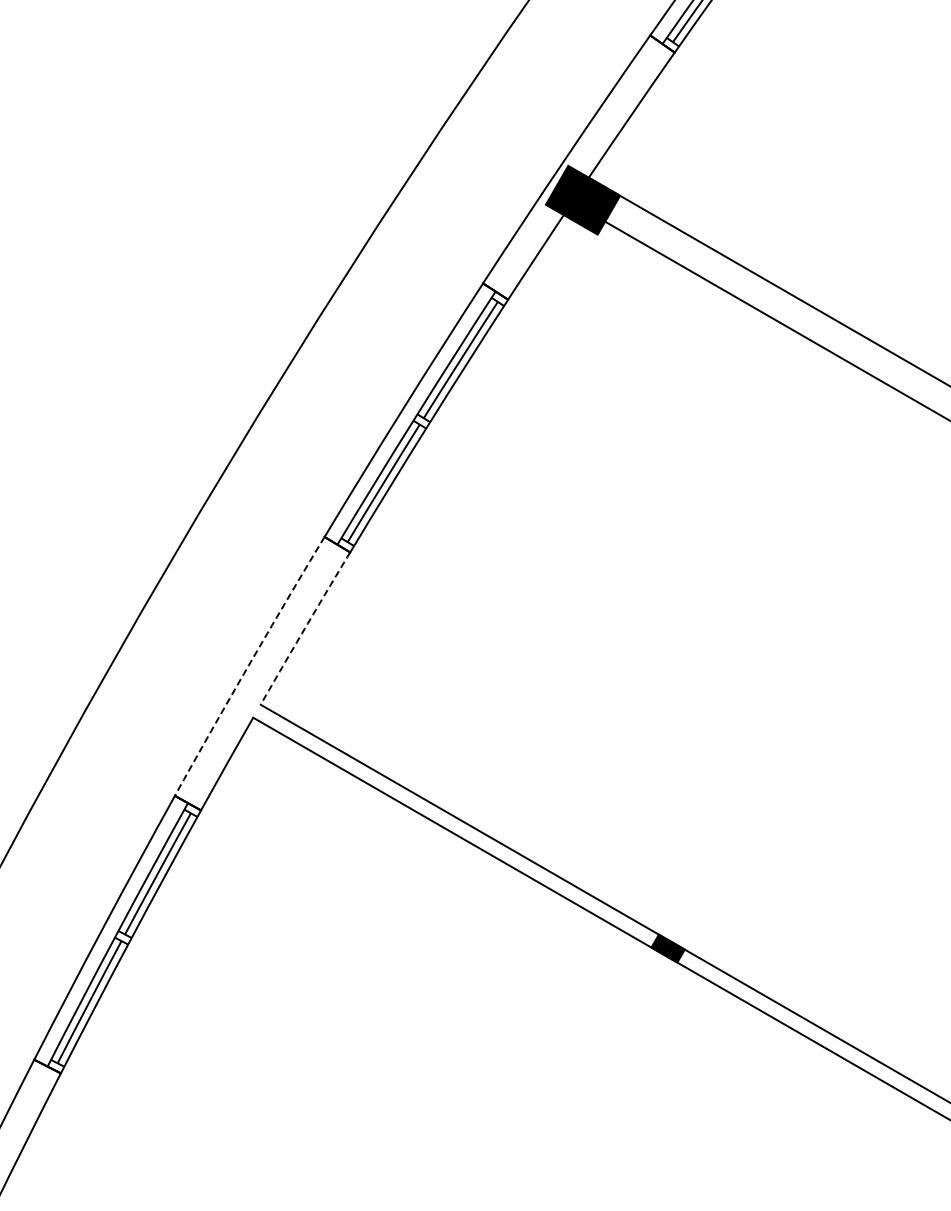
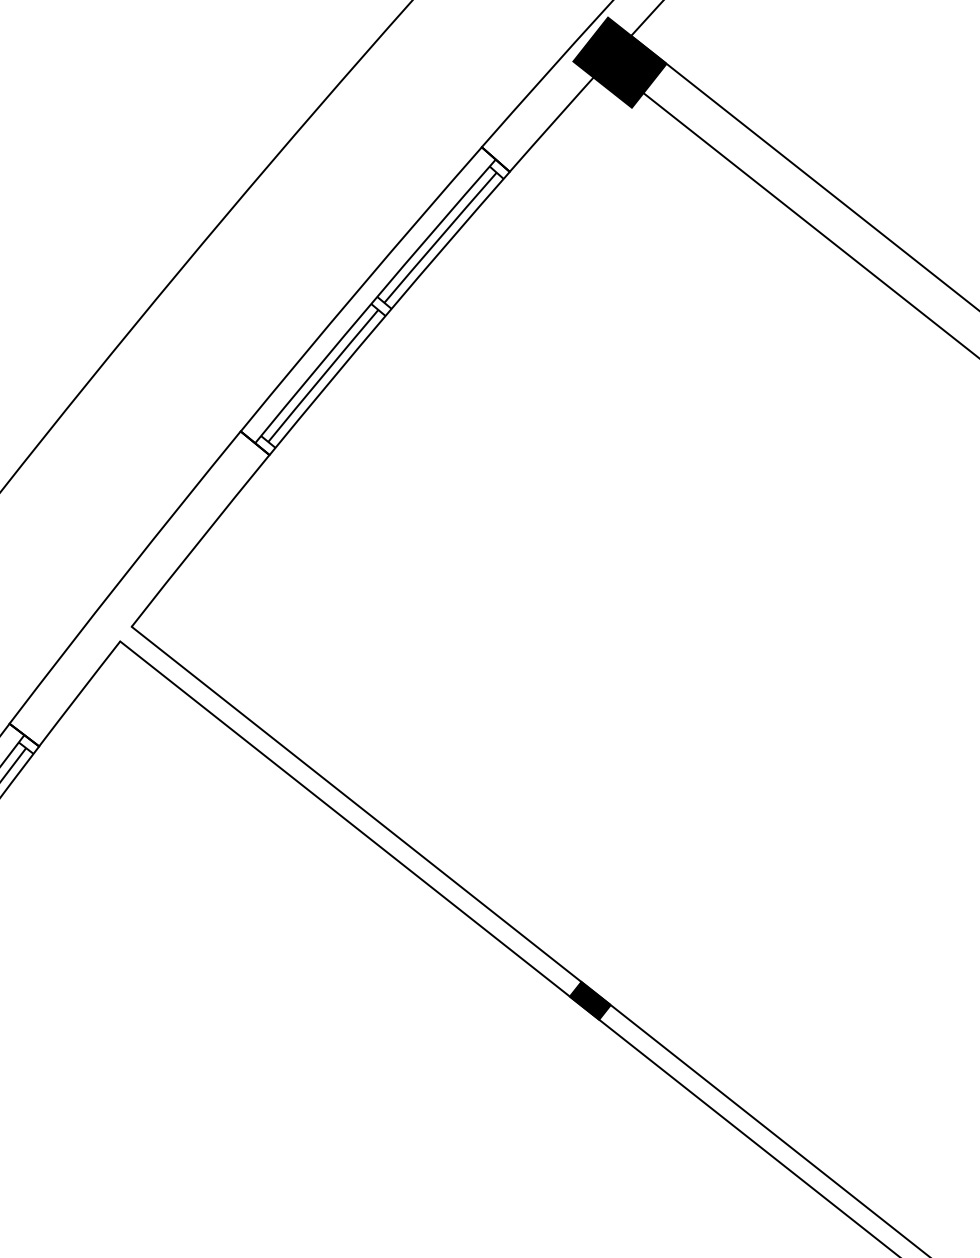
arc: (305, 628) -> (200, 540), dashed -> solid
arc: (248, 665) -> (123, 576), dashed -> solid

